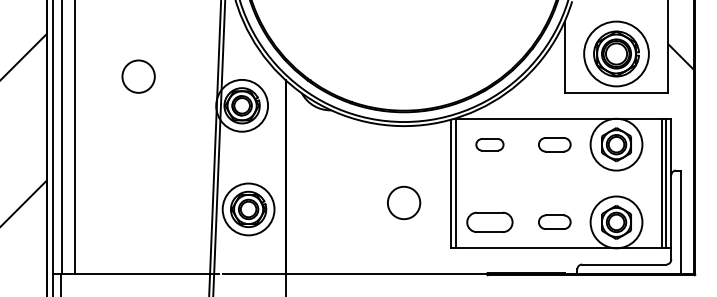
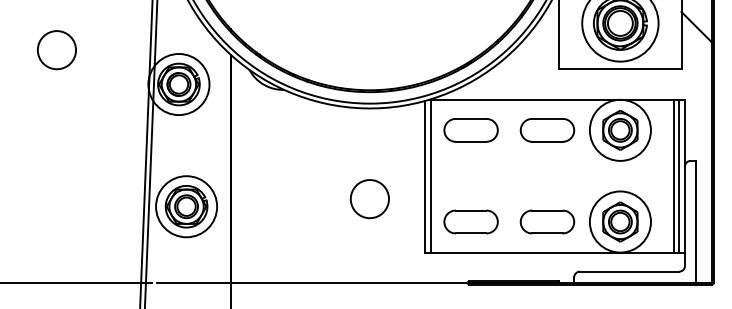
part: (489, 144) -> (470, 130), size x1.67
part: (554, 144) -> (547, 130), size x1.43
part: (554, 221) -> (547, 220), size x1.43

